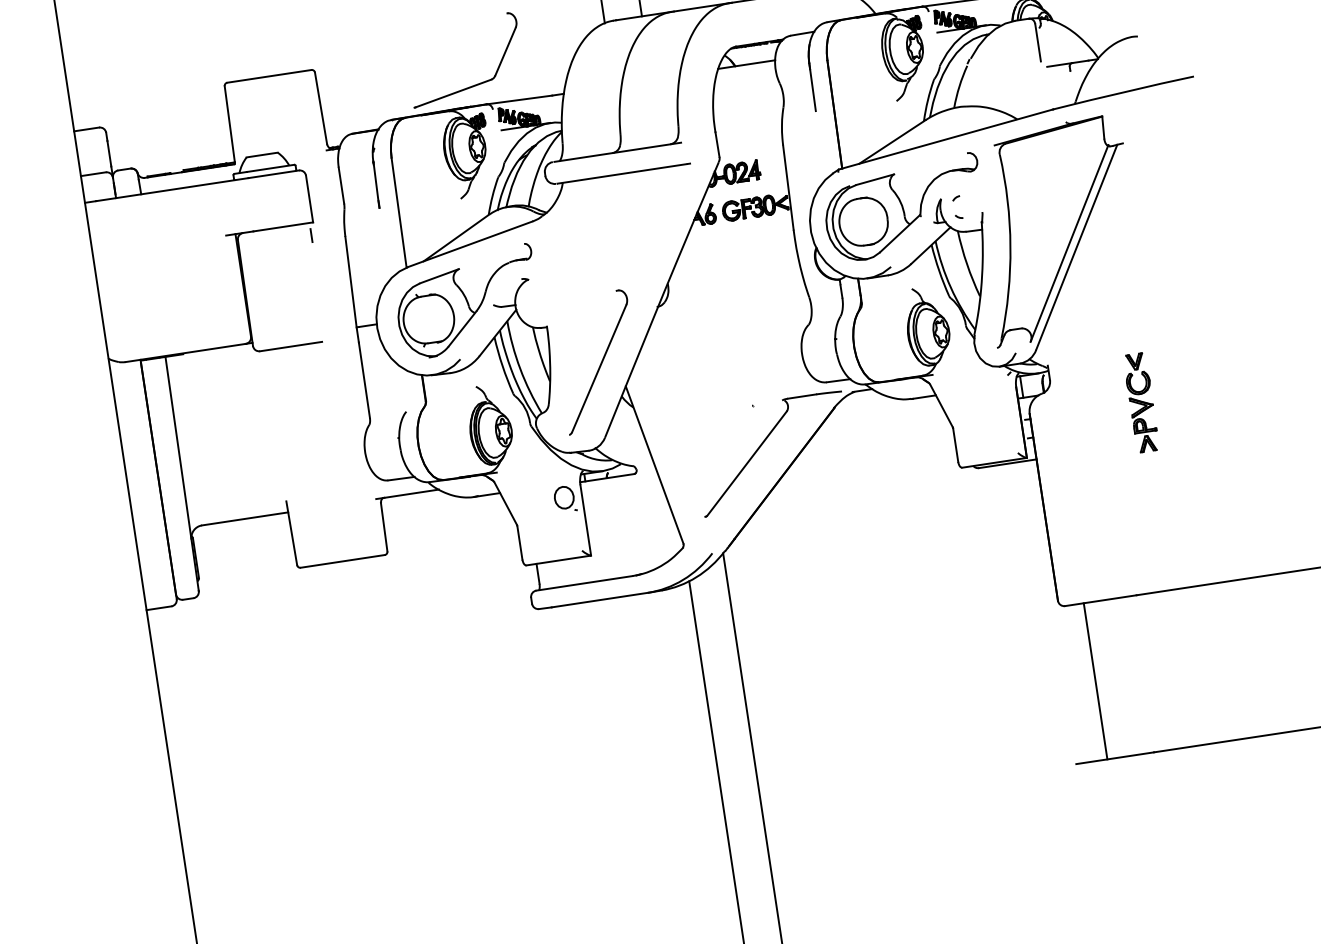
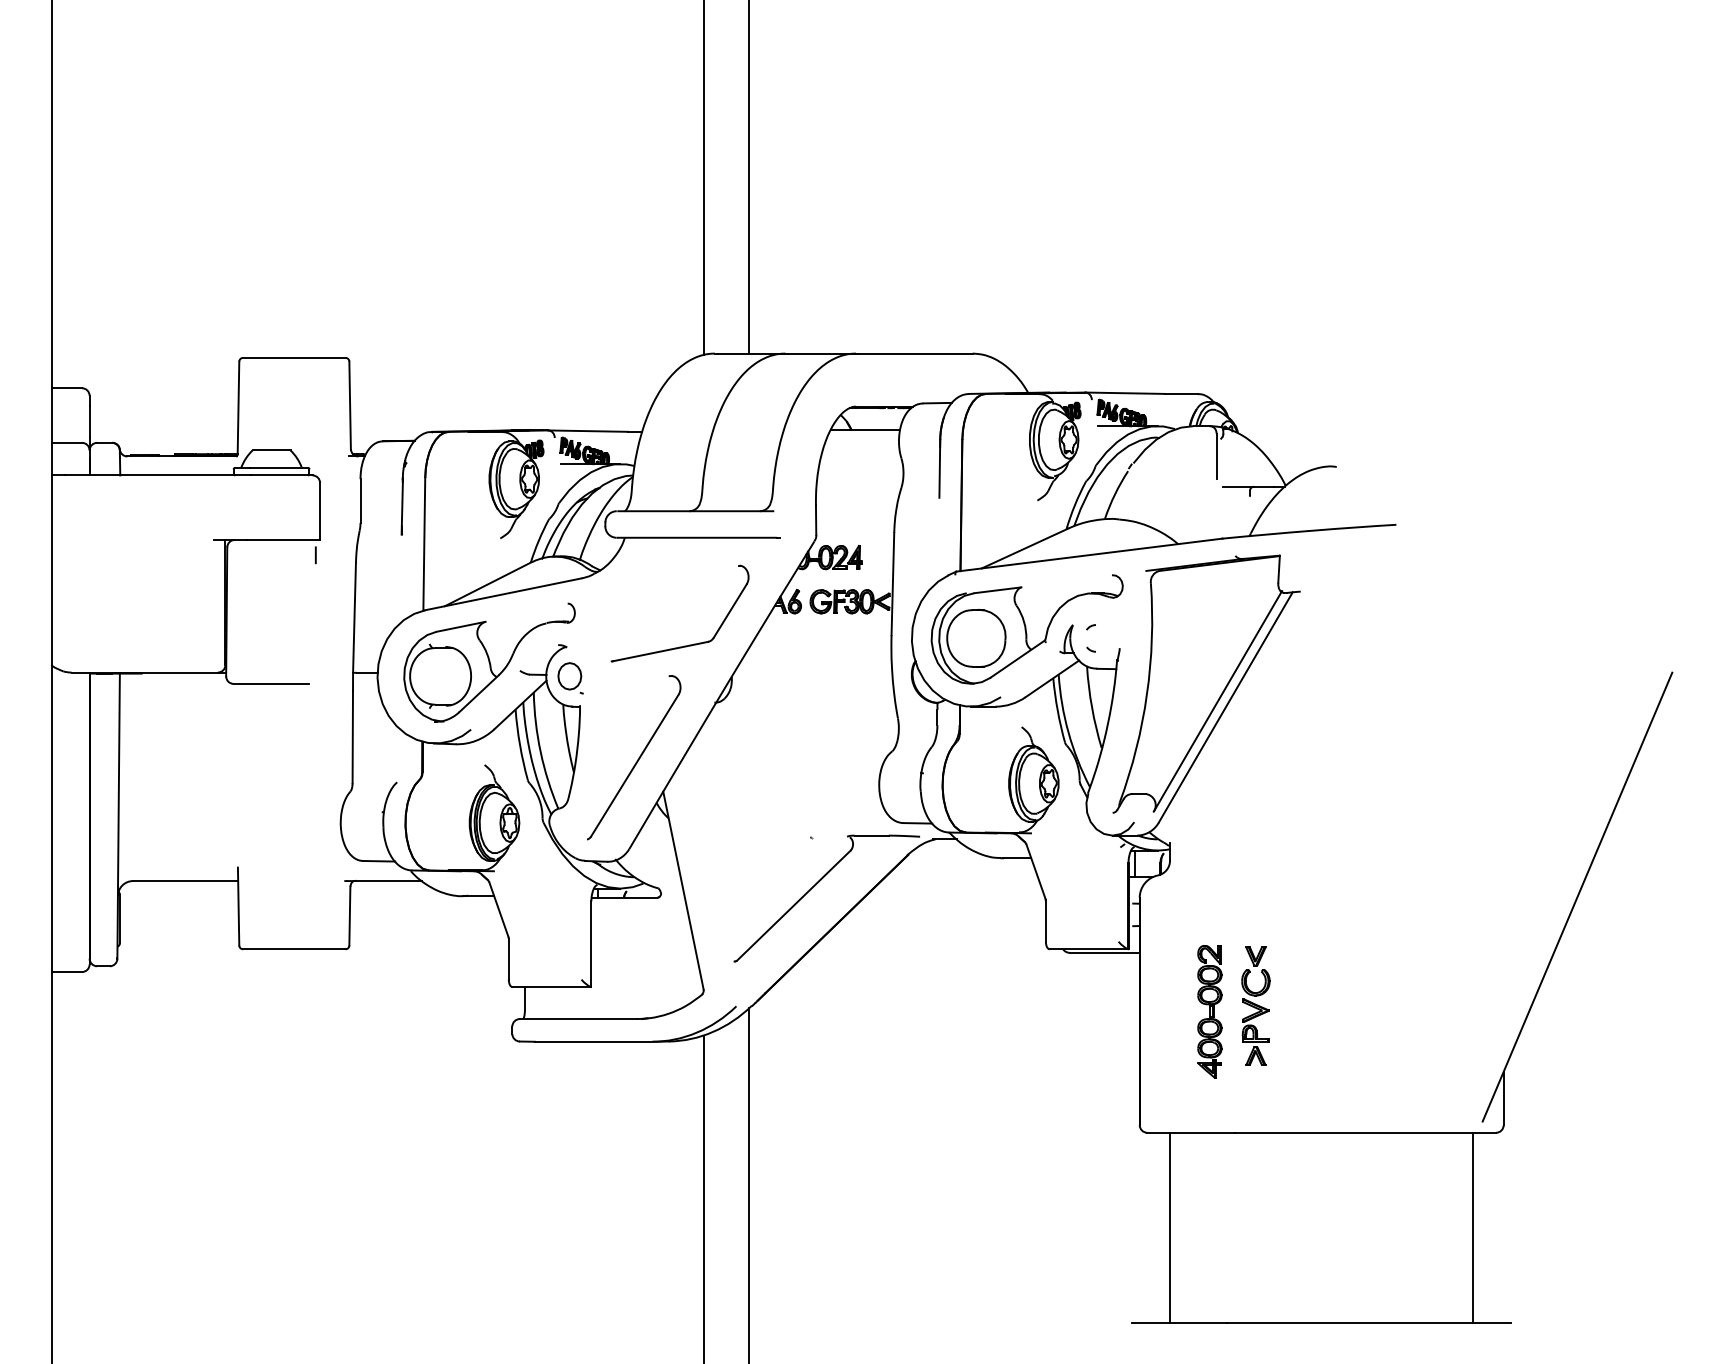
part: (472, 85) -> (684, 645), moved
part: (1140, 402) -> (1255, 1005), moved
part: (1101, 498) -> (1209, 1011), added
part: (565, 499) -> (570, 678), moved

